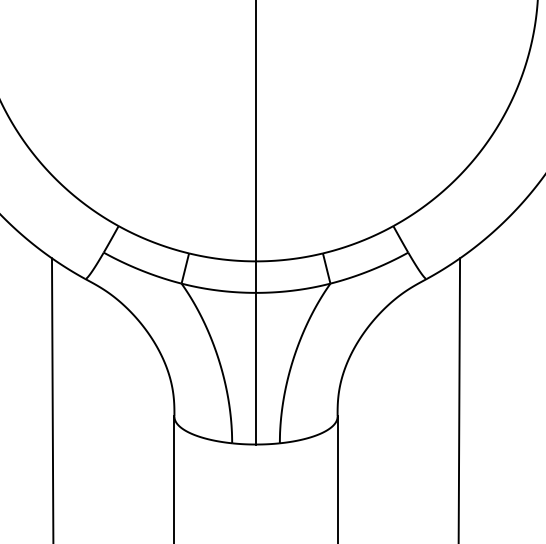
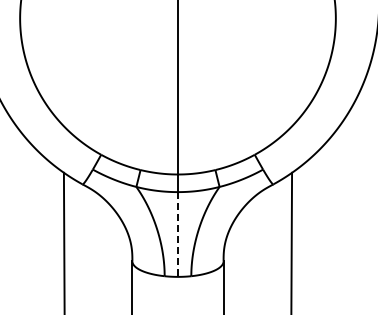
line: (256, 370) -> (178, 235), solid -> dashed

